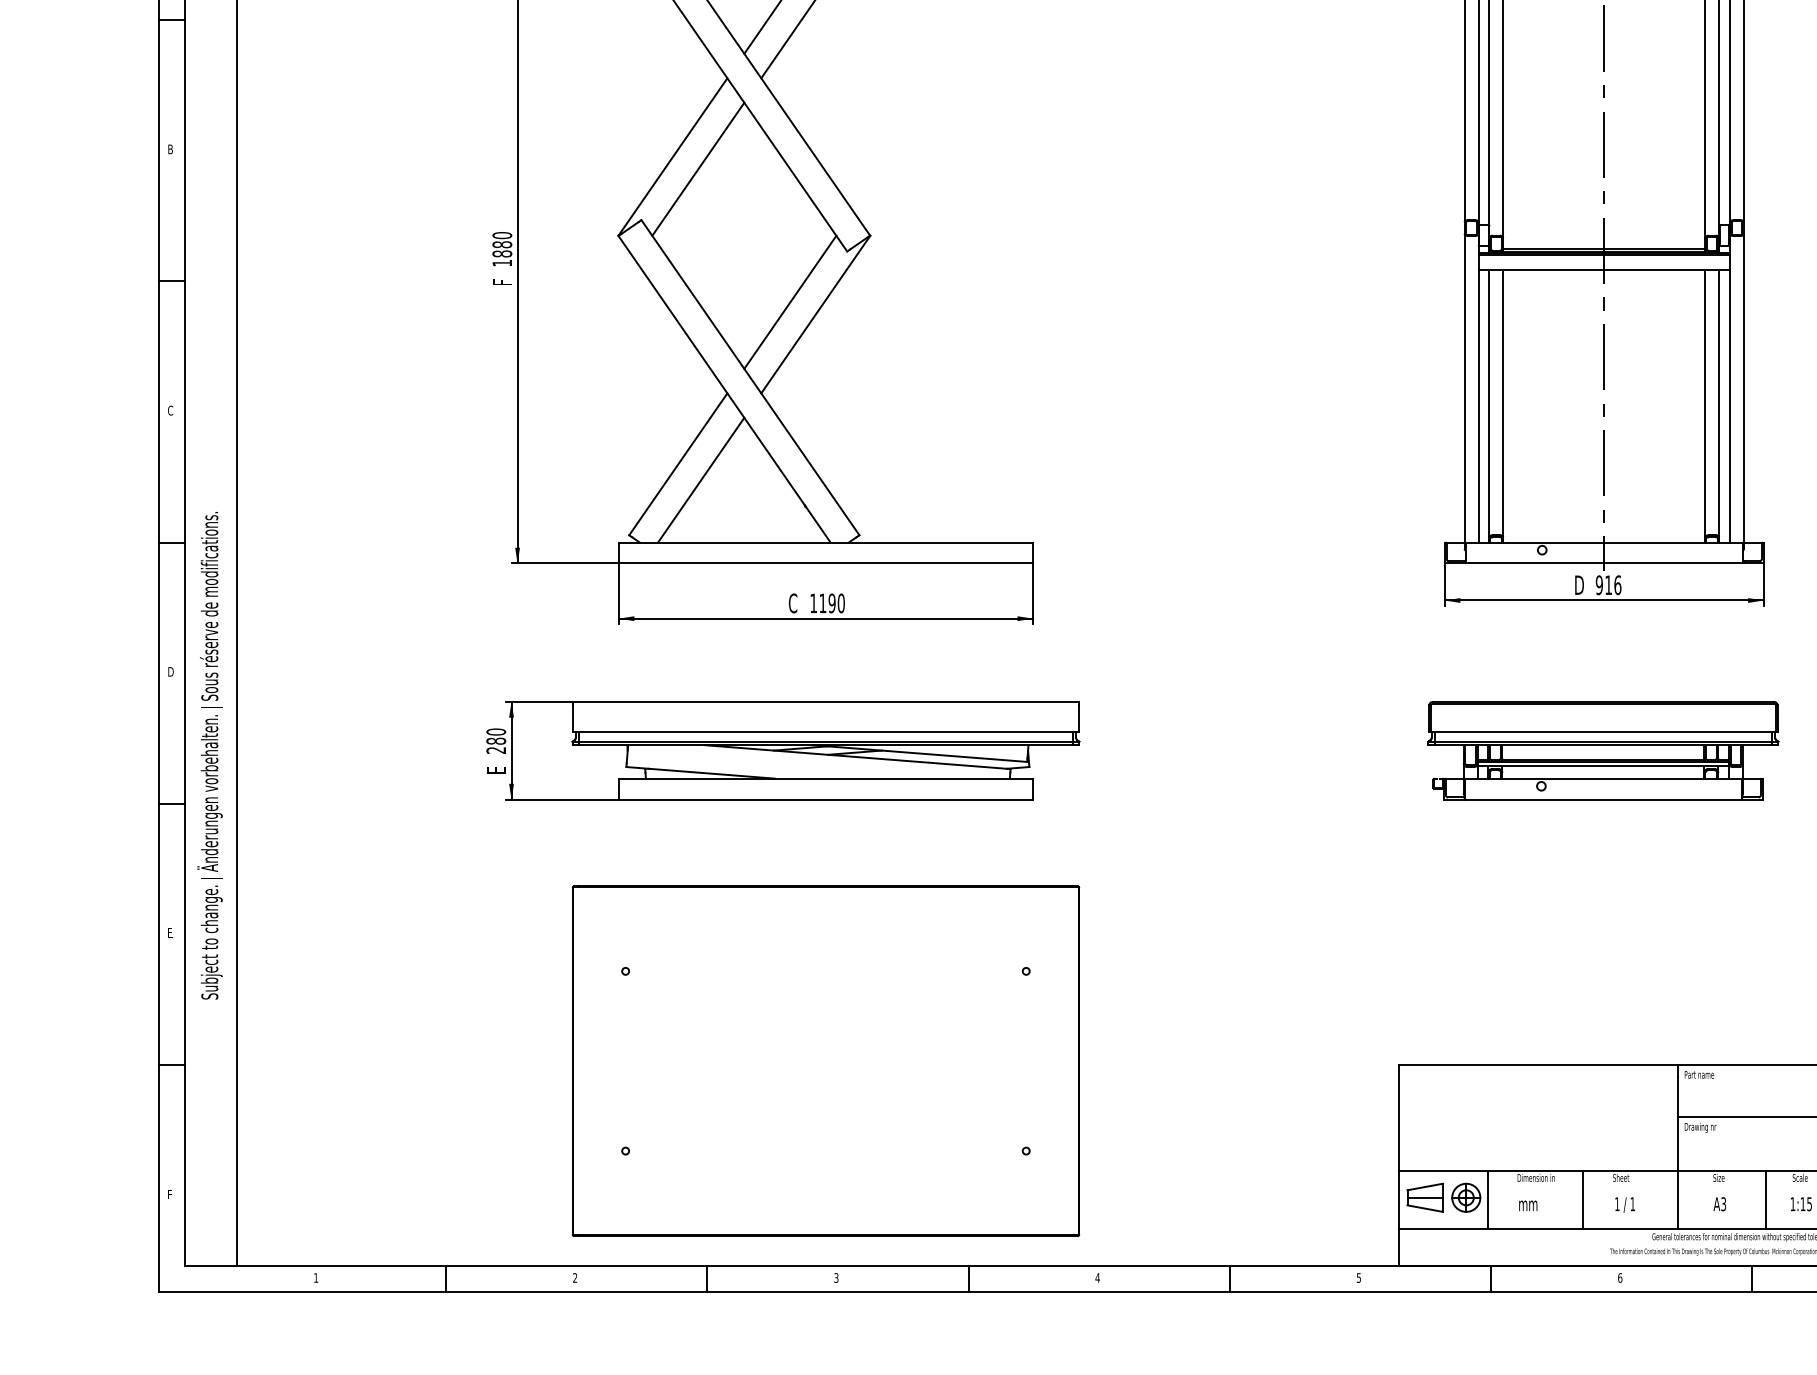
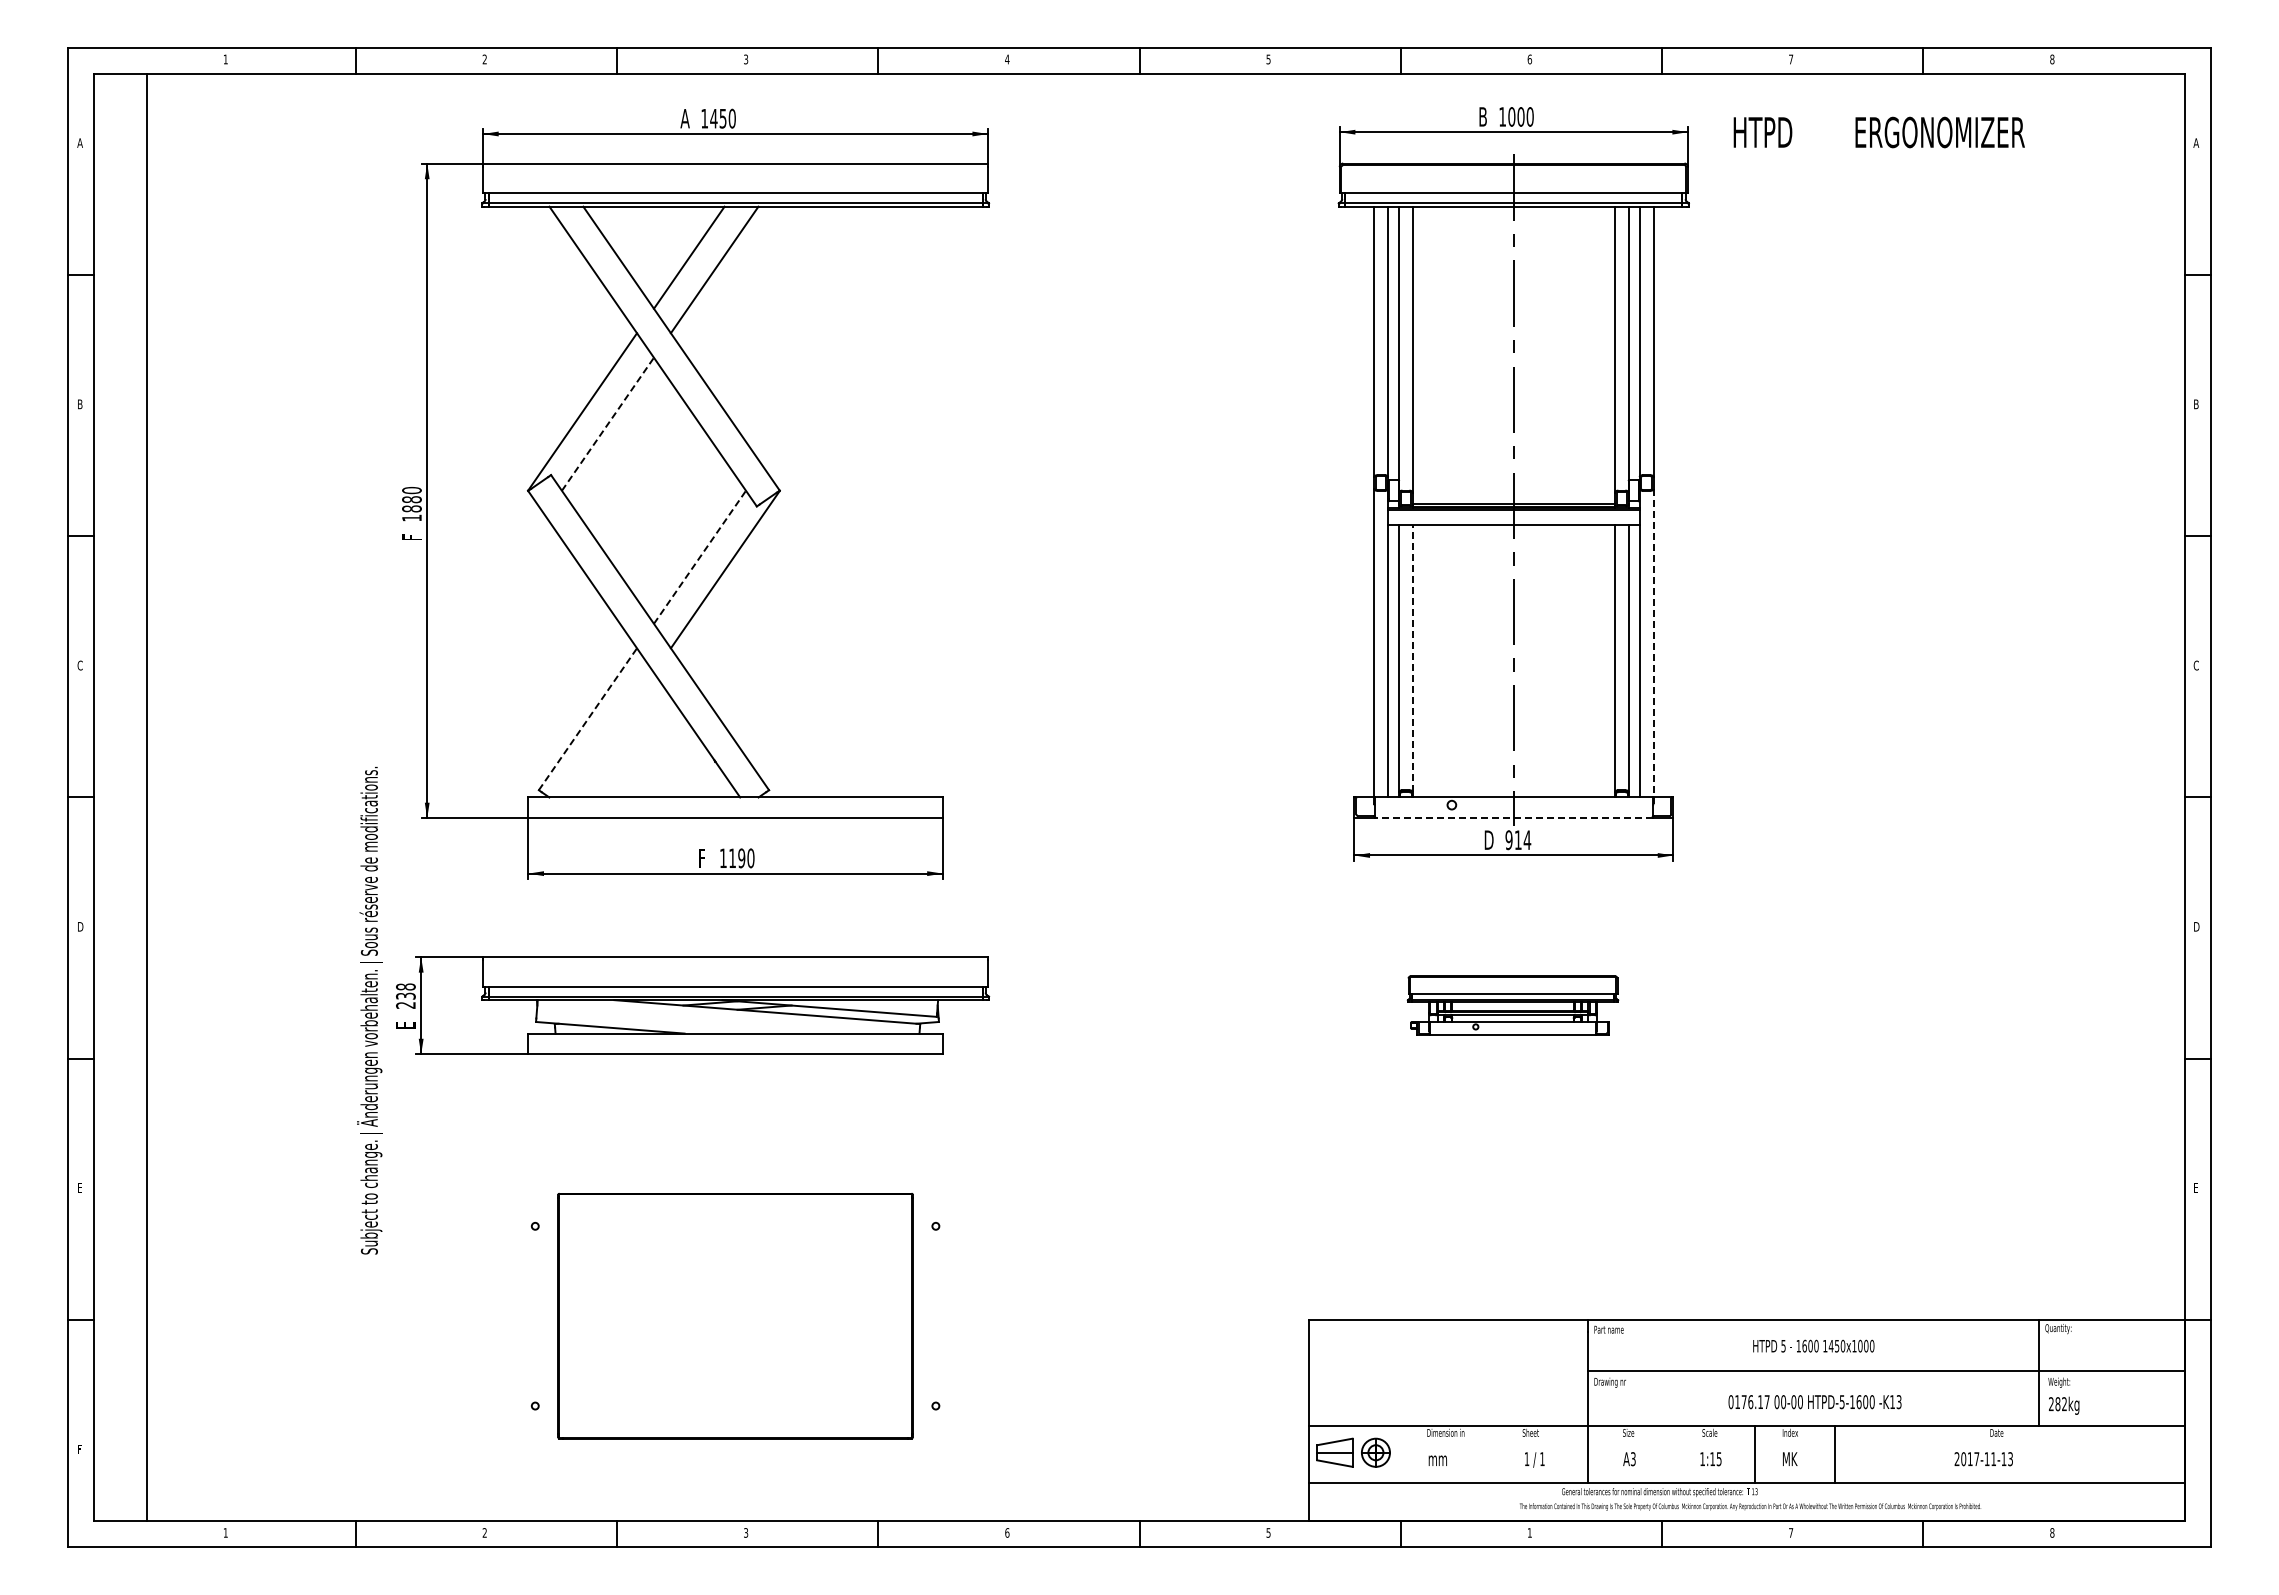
line: (697, 169) -> (607, 424), solid -> dashed
line: (789, 302) -> (699, 557), solid -> dashed
line: (1743, 391) -> (1653, 646), solid -> dashed
line: (1502, 403) -> (1412, 658), solid -> dashed
line: (678, 463) -> (588, 718), solid -> dashed
line: (700, 479) -> (610, 734), removed
line: (1603, 563) -> (1513, 818), solid -> dashed
text: (1617, 585) -> (1527, 840), 916 -> 914
text: (792, 603) -> (702, 858), C -> F
text: (495, 736) -> (405, 991), 280 -> 238
part: (1602, 750) -> (1512, 1005), size x0.6
text: (209, 755) -> (369, 1010), moved
part: (825, 1060) -> (735, 1315), size x0.7
line: (1488, 1199) -> (1398, 1454), removed
line: (1582, 1199) -> (1492, 1454), removed
line: (1765, 1199) -> (1675, 1454), removed
text: (1097, 1277) -> (1007, 1532), 4 -> 6
text: (1619, 1277) -> (1529, 1532), 6 -> 1

